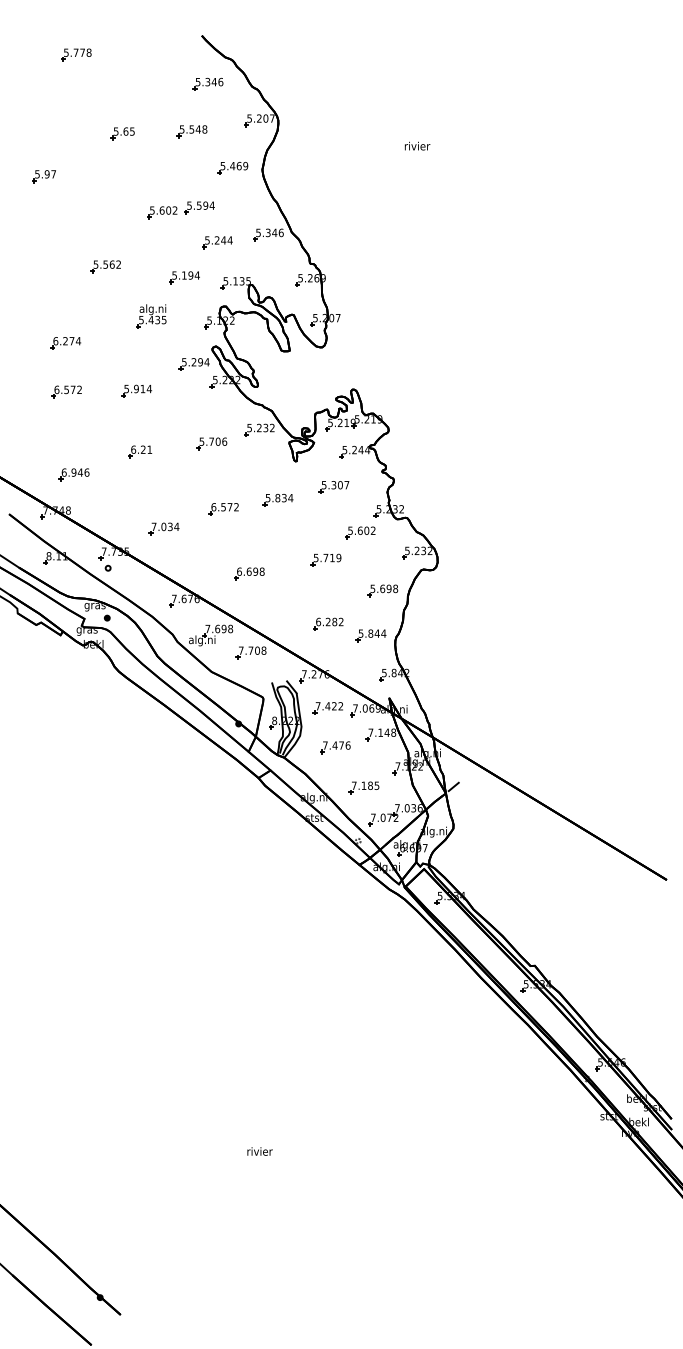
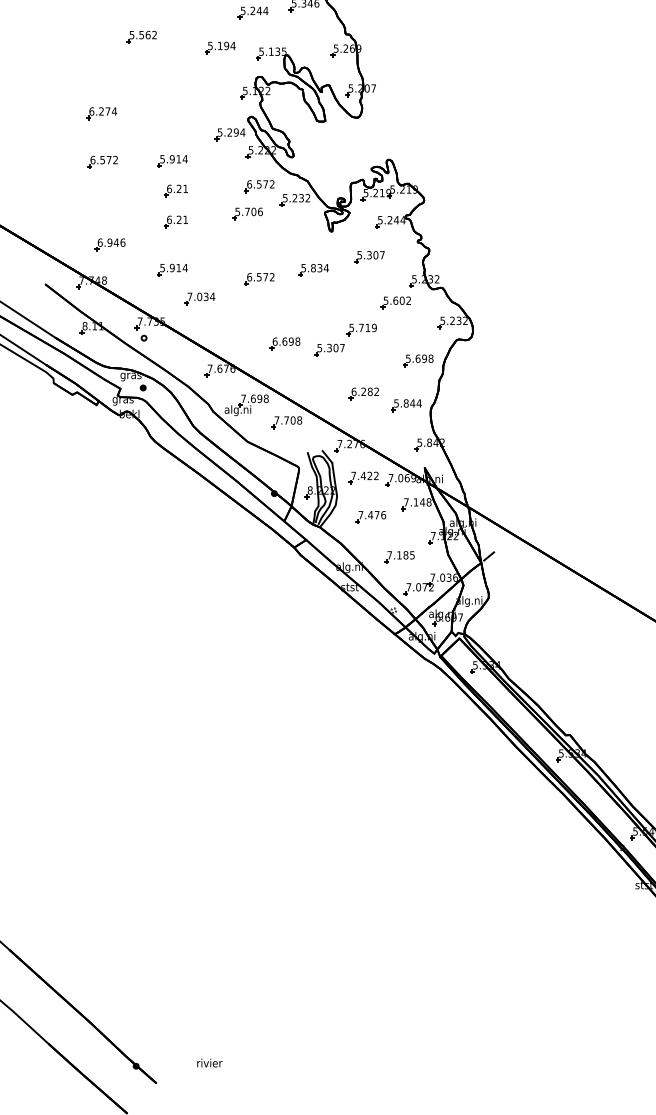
part: (151, 316) -> (187, 86), removed
part: (223, 416) -> (259, 186), added
part: (140, 420) -> (176, 190), added
part: (136, 499) -> (172, 269), added
part: (293, 580) -> (329, 350), added
text: (259, 1151) -> (209, 1063), moved

